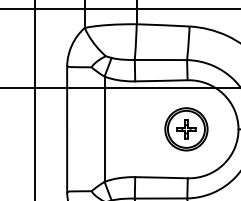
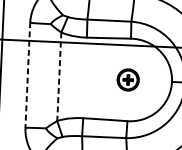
line: (67, 129) -> (28, 75), solid -> dashed
line: (104, 129) -> (59, 76), solid -> dashed
part: (186, 129) -> (128, 80), size x0.6

